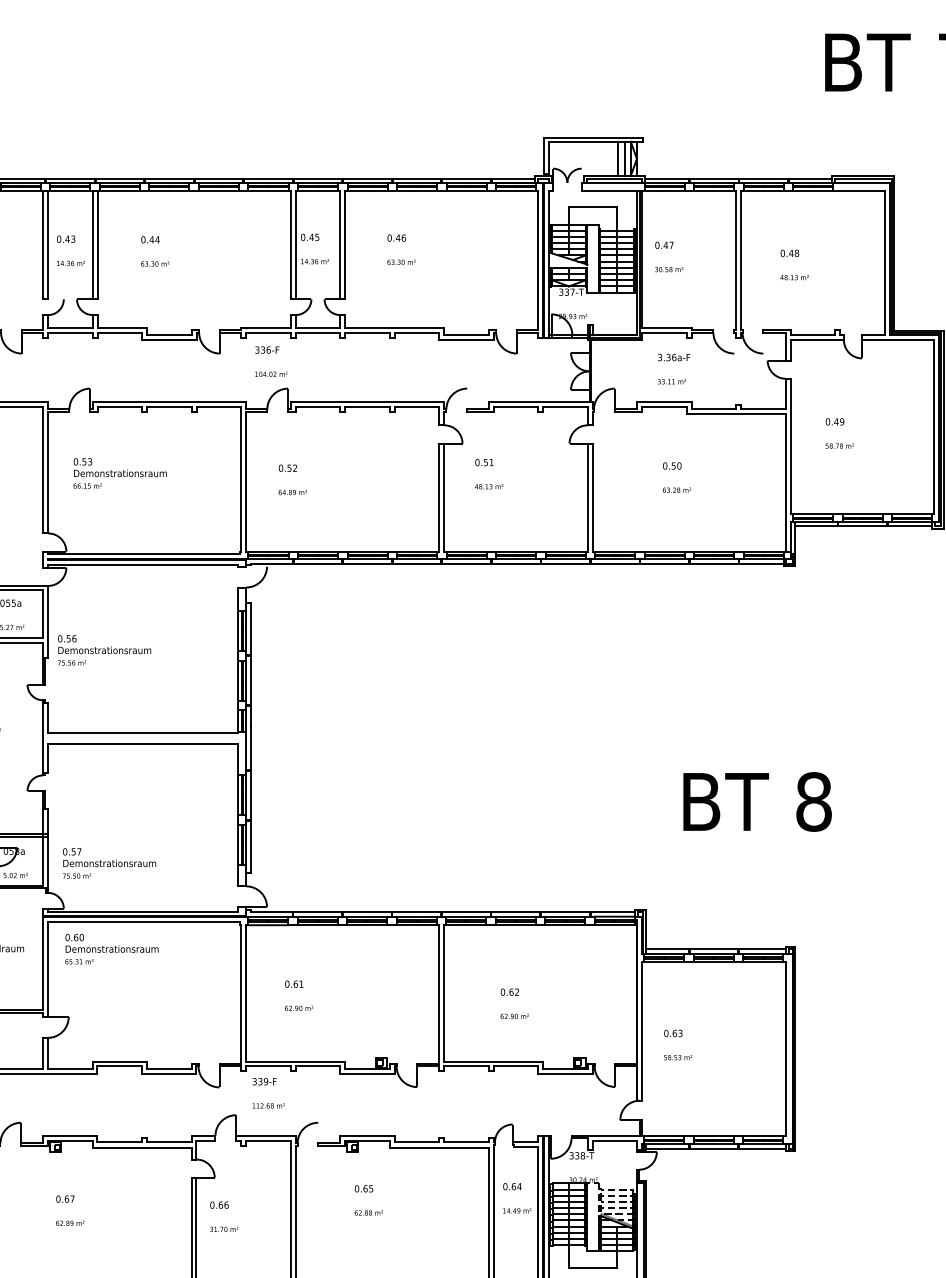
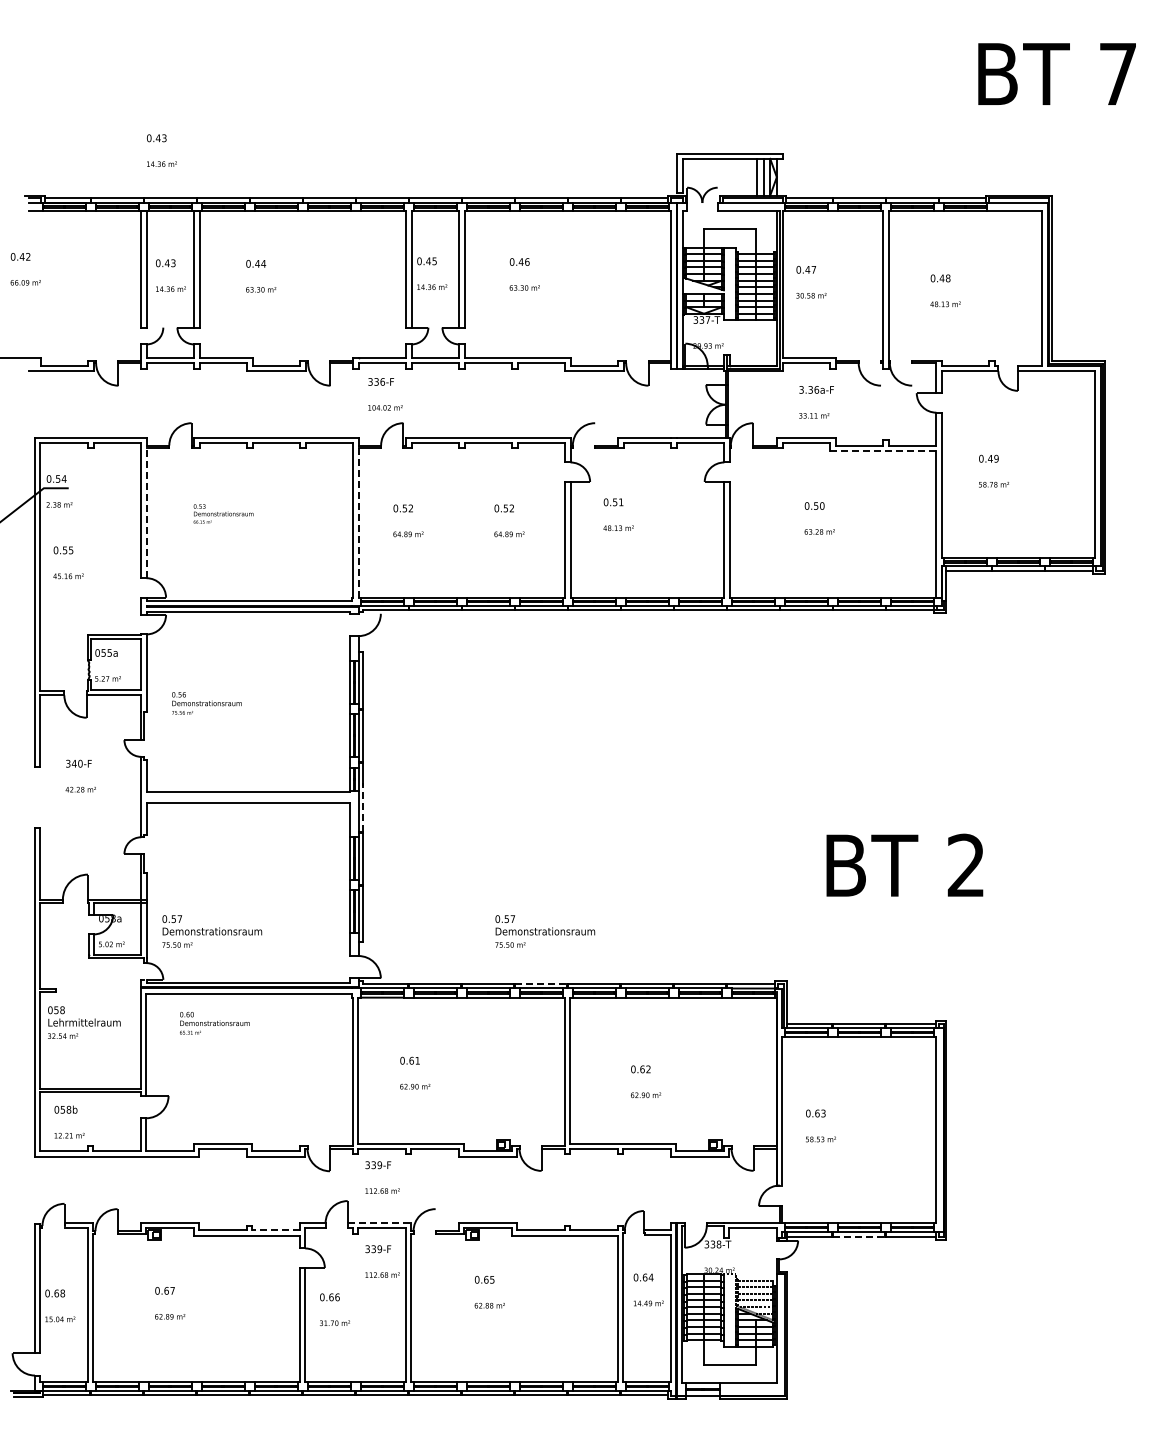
part: (60, 126) -> (159, 142), added
line: (736, 414) -> (883, 450), solid -> dashed
line: (48, 472) -> (146, 512), solid -> dashed
part: (120, 472) -> (223, 513), size x0.6
part: (388, 472) -> (510, 512), added
line: (246, 481) -> (358, 522), solid -> dashed
part: (104, 650) -> (206, 703), size x0.7
line: (250, 746) -> (363, 806), solid -> dashed
text: (814, 801) -> (966, 865), 8 -> 2
part: (420, 863) -> (545, 931), added
line: (417, 912) -> (541, 983), solid -> dashed
part: (111, 949) -> (214, 1023), size x0.7
line: (265, 1136) -> (379, 1223), solid -> dashed
line: (169, 1142) -> (276, 1230), solid -> dashed
line: (714, 1148) -> (859, 1236), solid -> dashed
part: (265, 1164) -> (379, 1253), added

